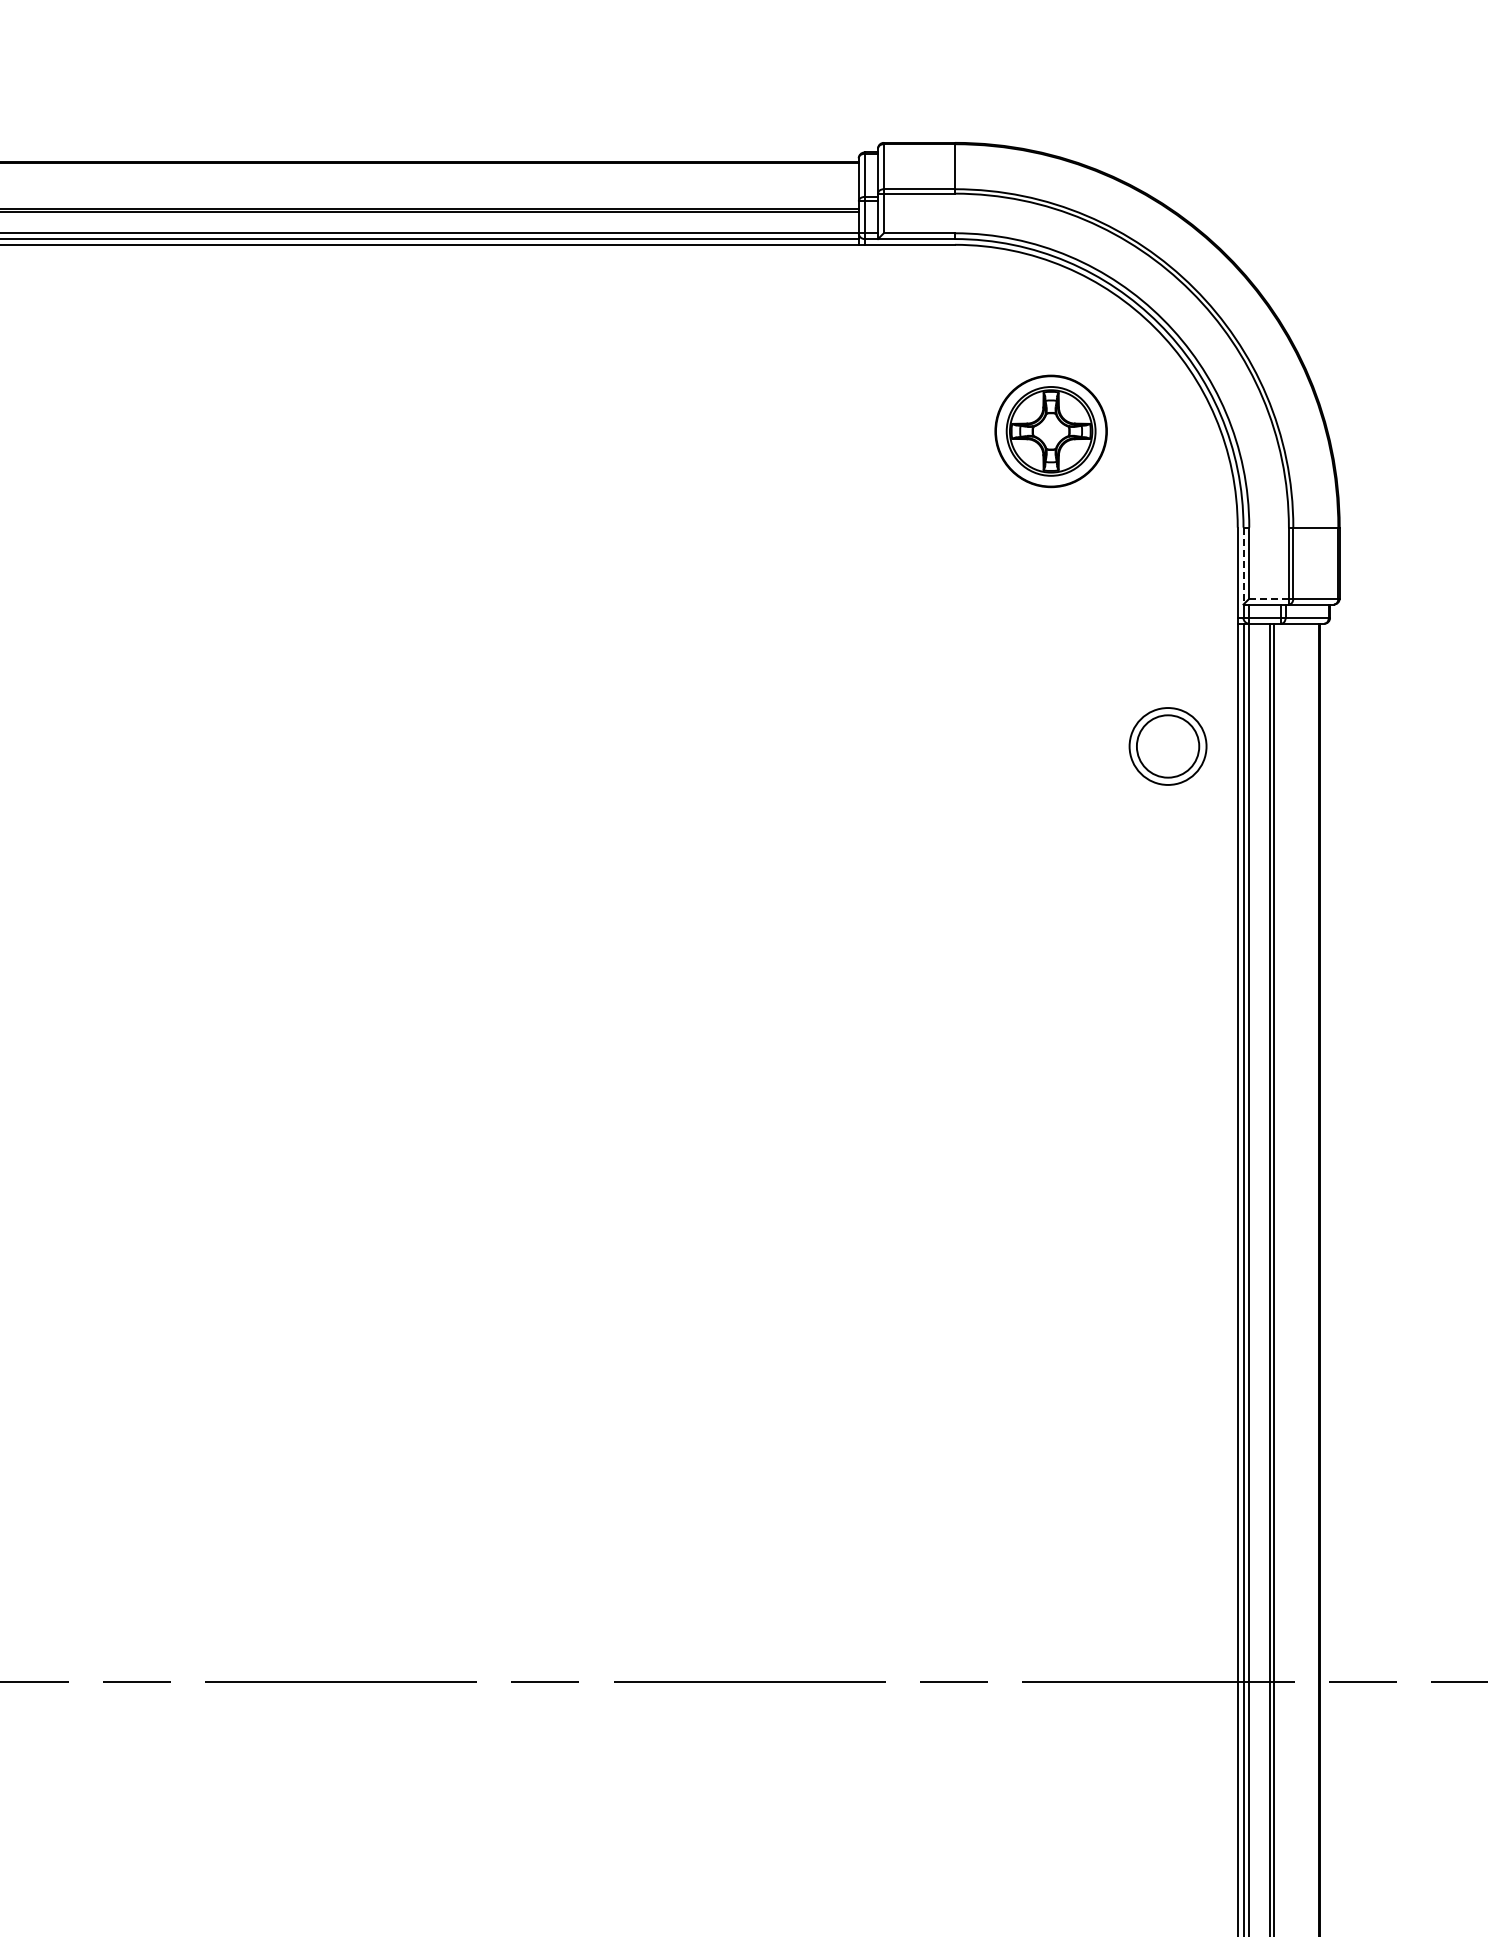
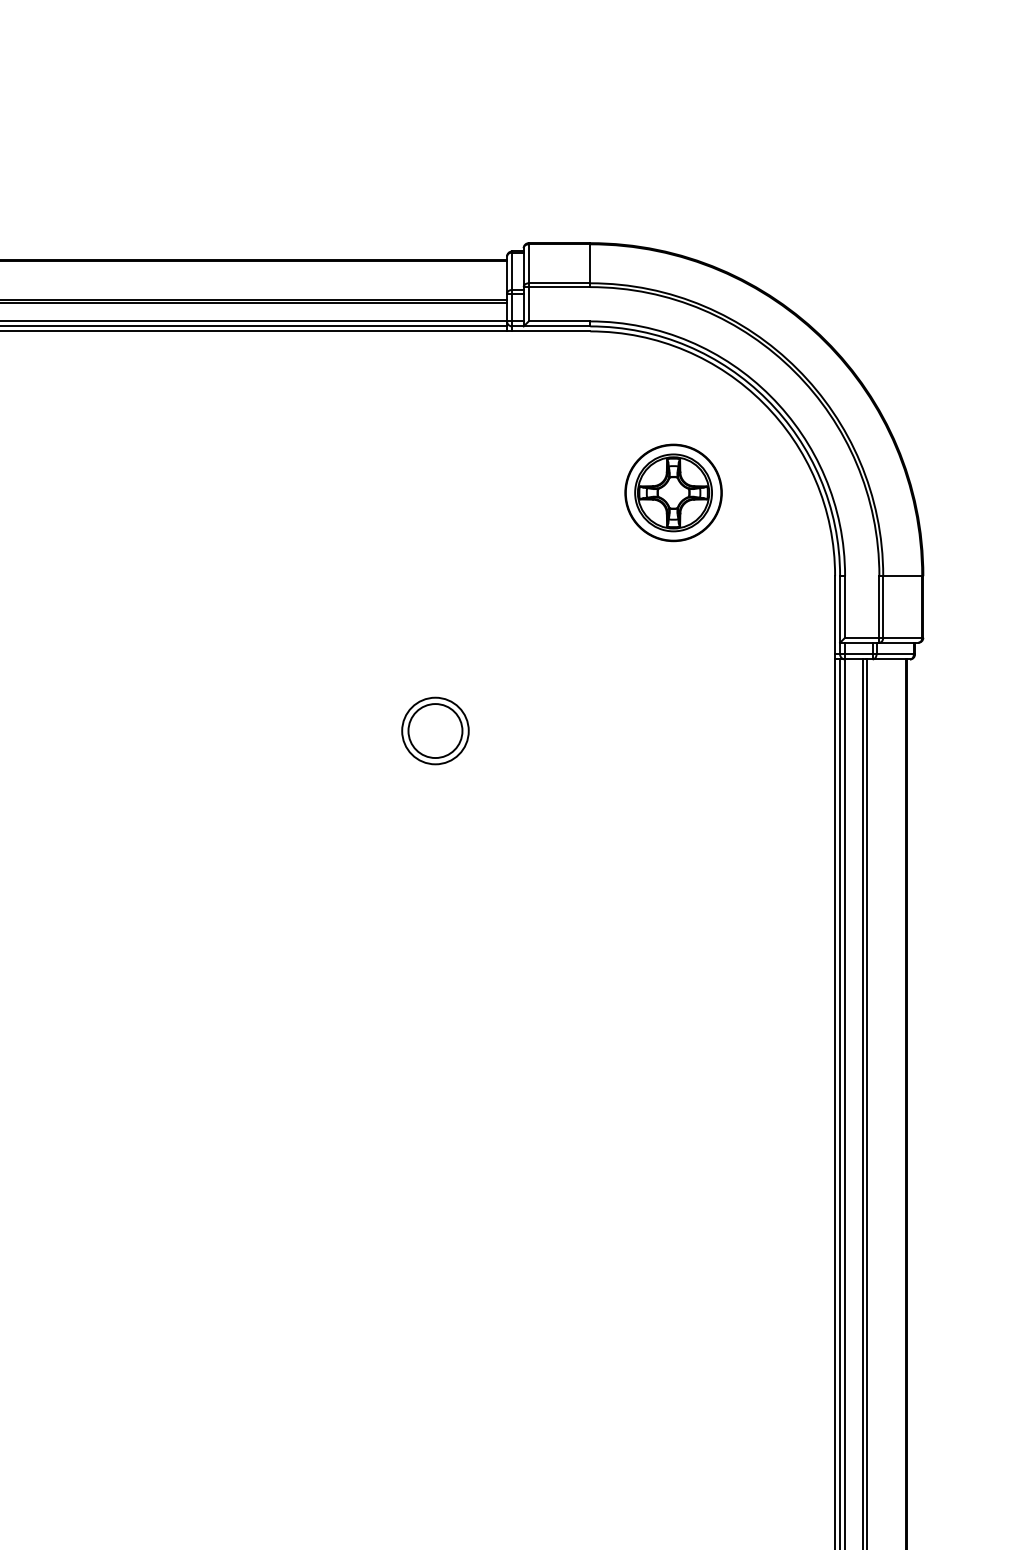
line: (1243, 566) -> (840, 609), dashed -> solid
line: (1269, 598) -> (862, 637), dashed -> solid
part: (1167, 746) -> (434, 731), moved

